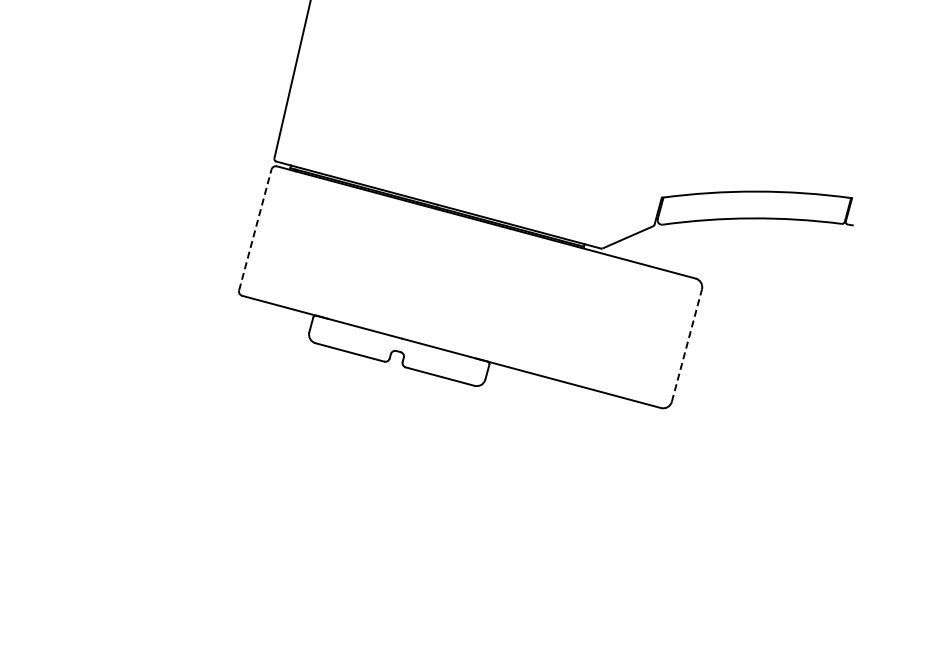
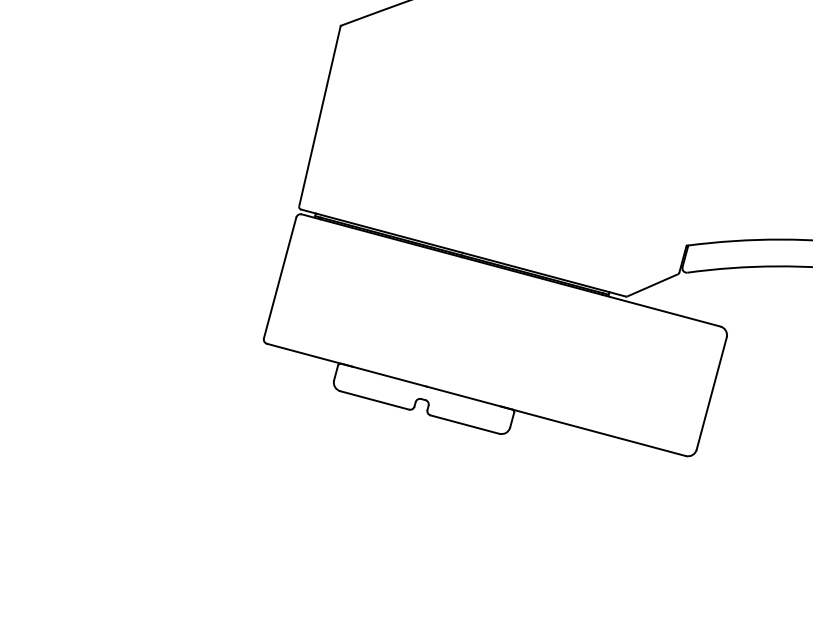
line: (255, 229) -> (280, 277), dashed -> solid
line: (687, 345) -> (712, 393), dashed -> solid

